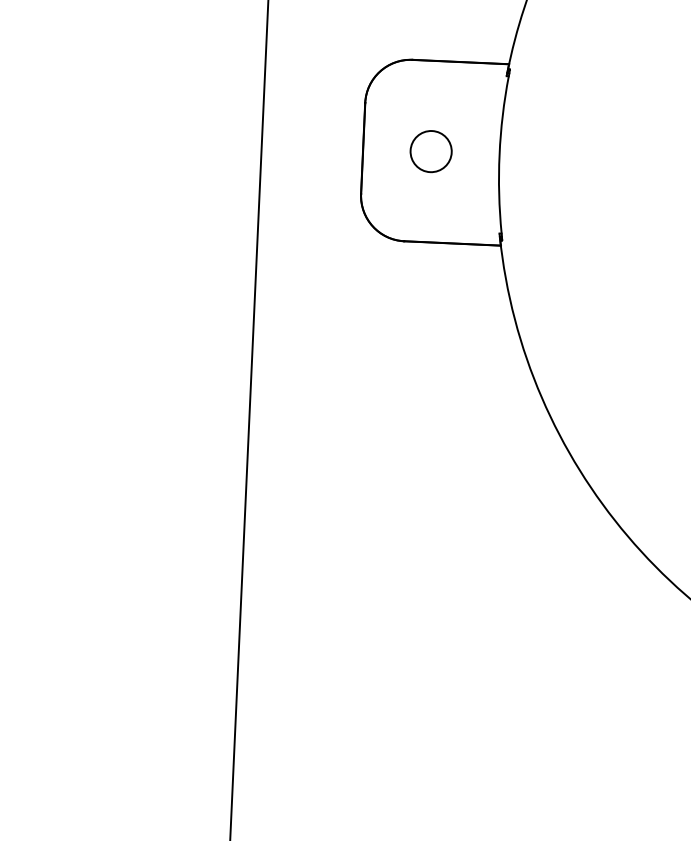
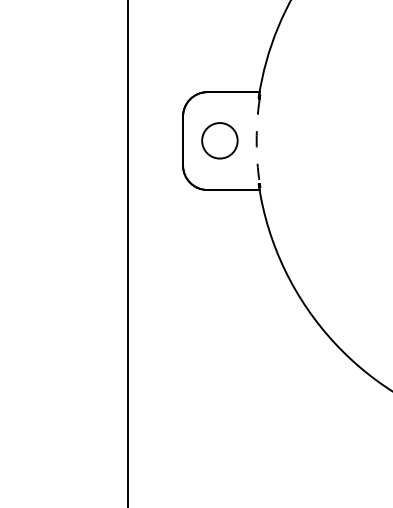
circle: (430, 152) -> (219, 141), size x1.6
arc: (499, 155) -> (256, 141), solid -> dashed

